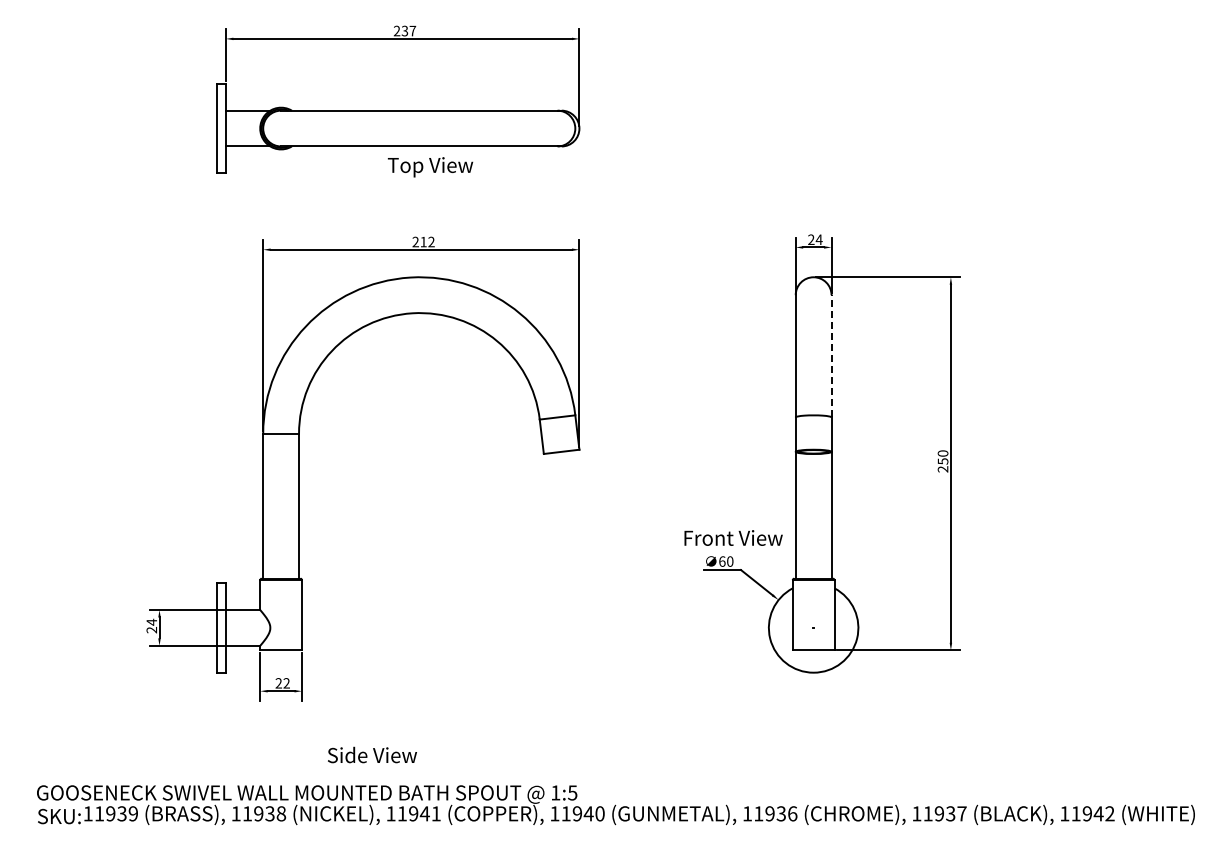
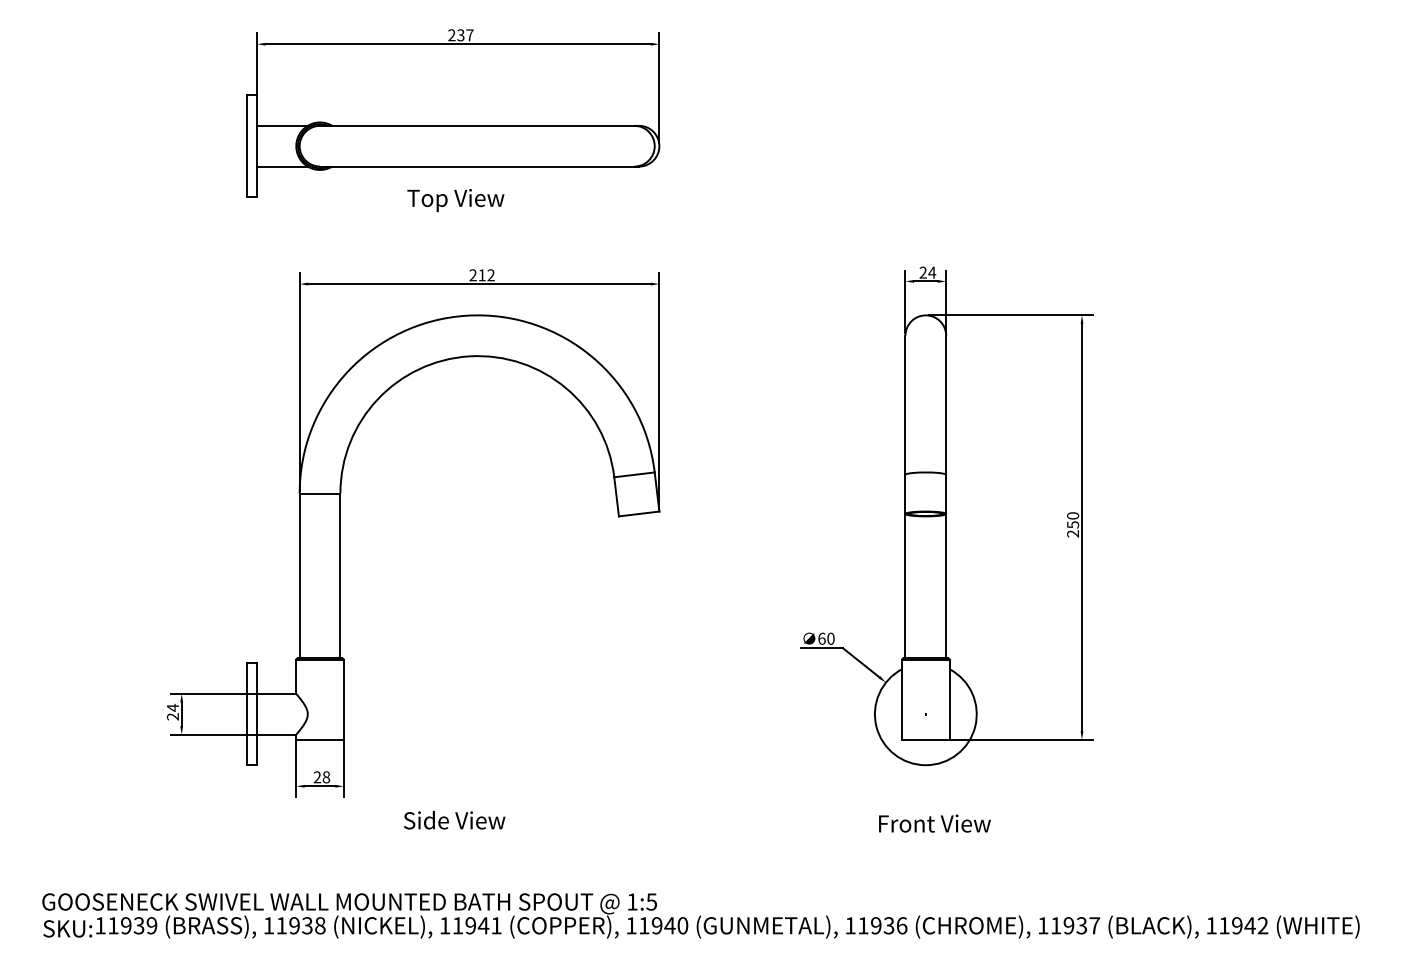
text: (430, 167) -> (455, 200), moved
line: (831, 355) -> (946, 404), dashed -> solid
text: (733, 537) -> (934, 823), moved
text: (286, 683) -> (326, 777), 22 -> 28
text: (372, 754) -> (454, 819), moved

